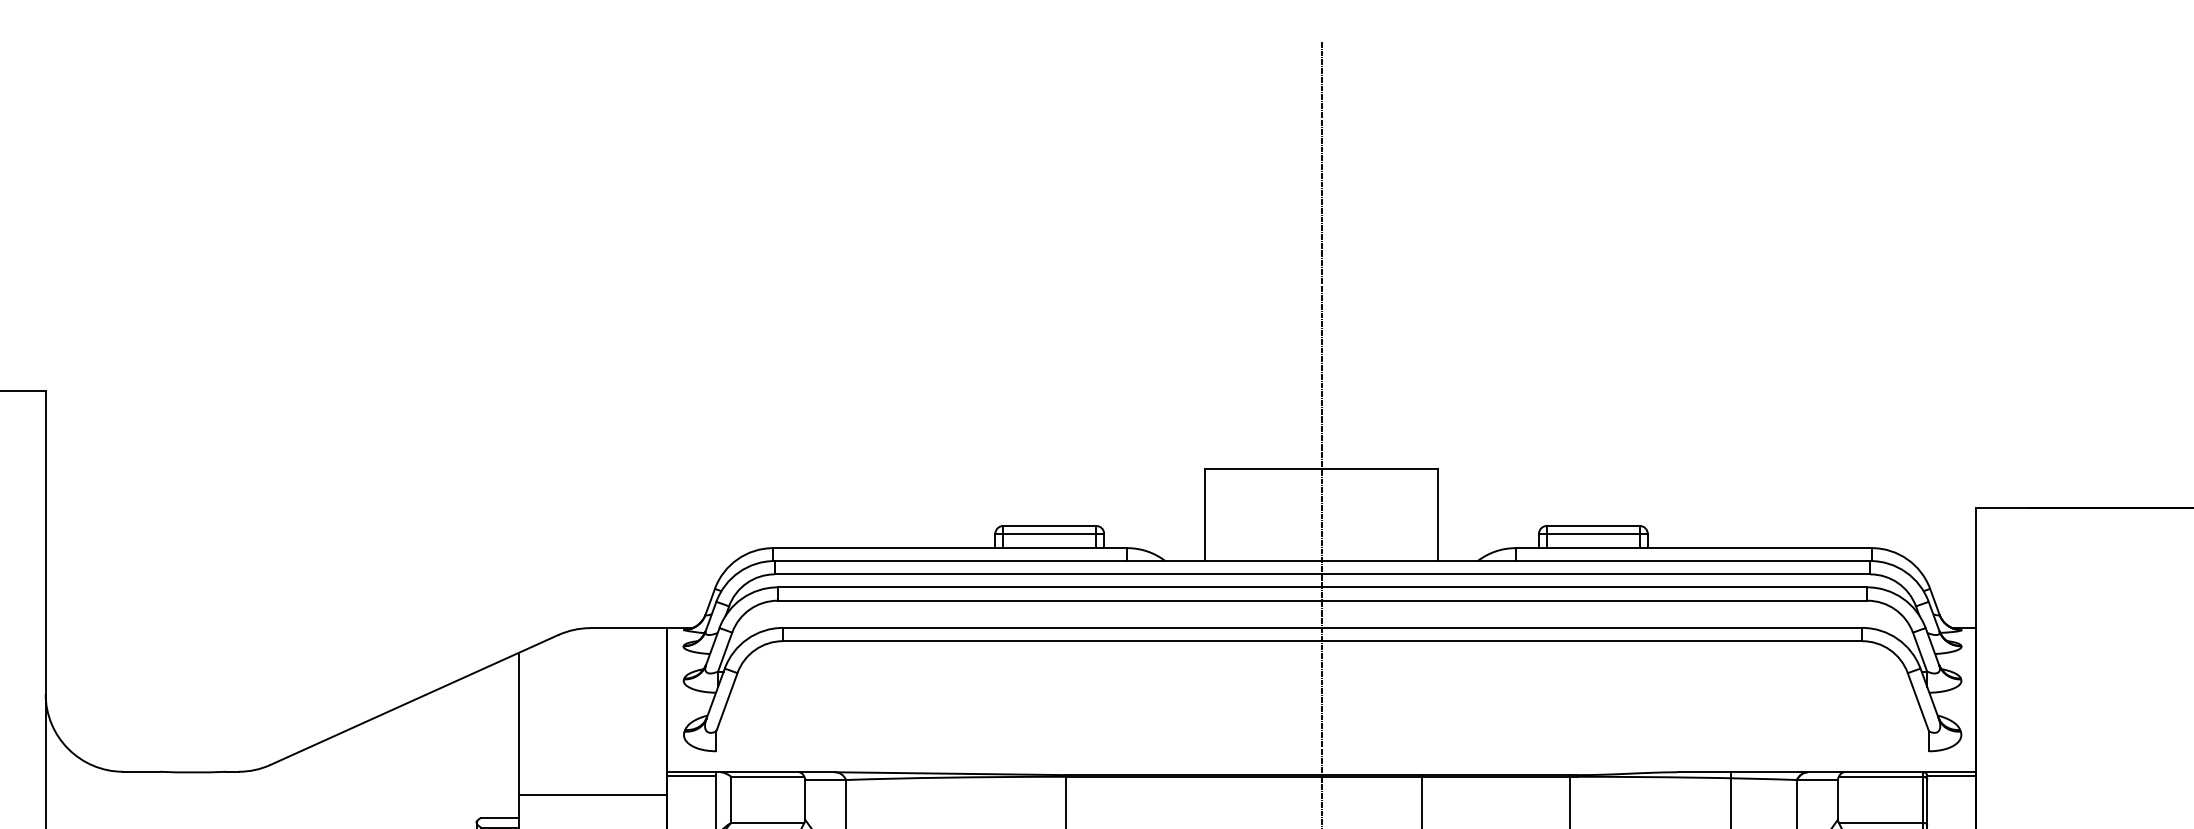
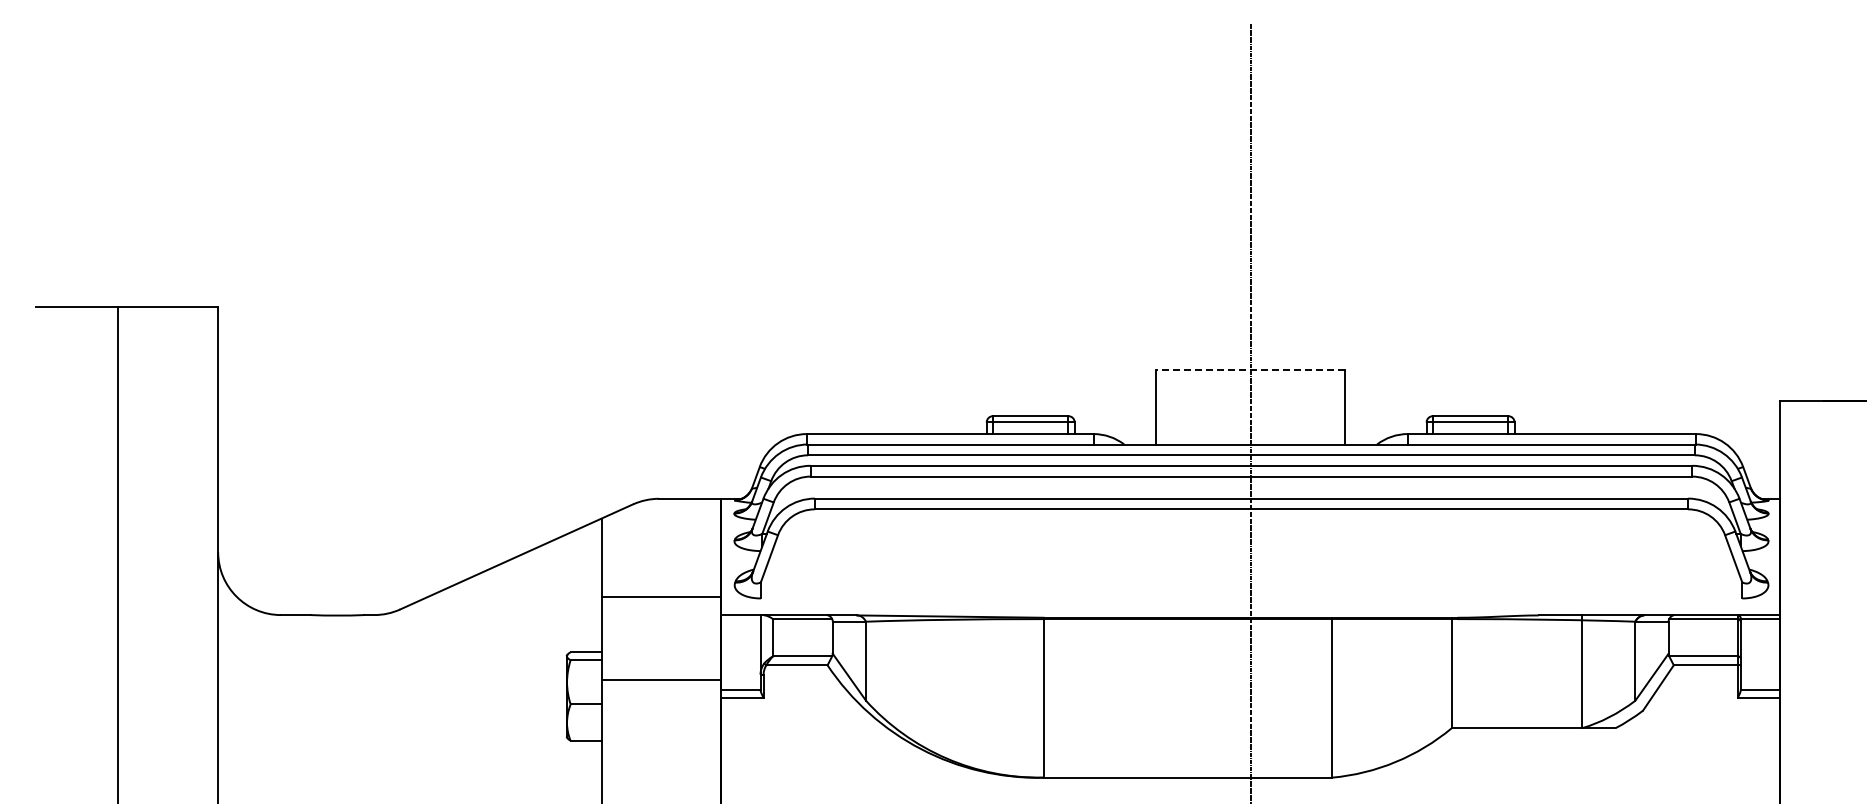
line: (1321, 468) -> (1250, 369), solid -> dashed
line: (691, 776) -> (740, 618), removed
line: (592, 794) -> (660, 596), moved

